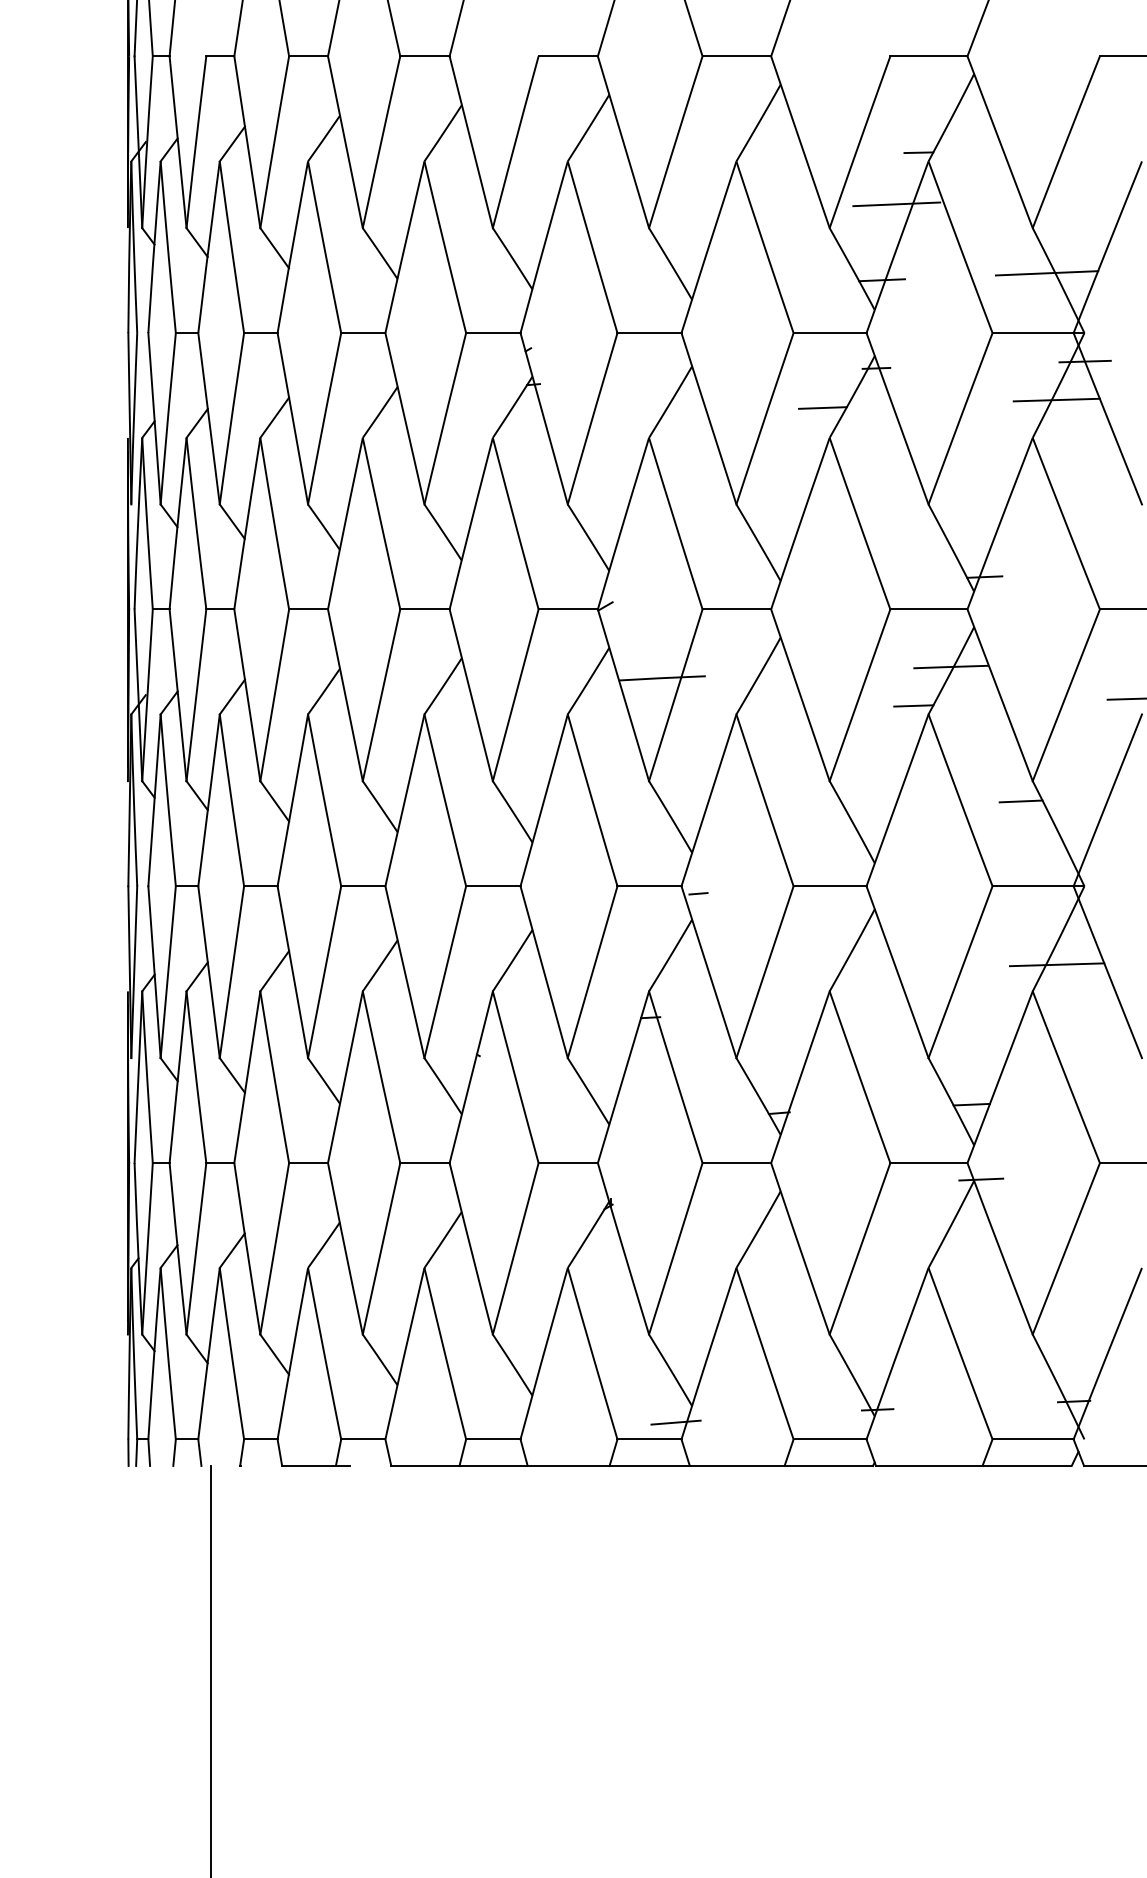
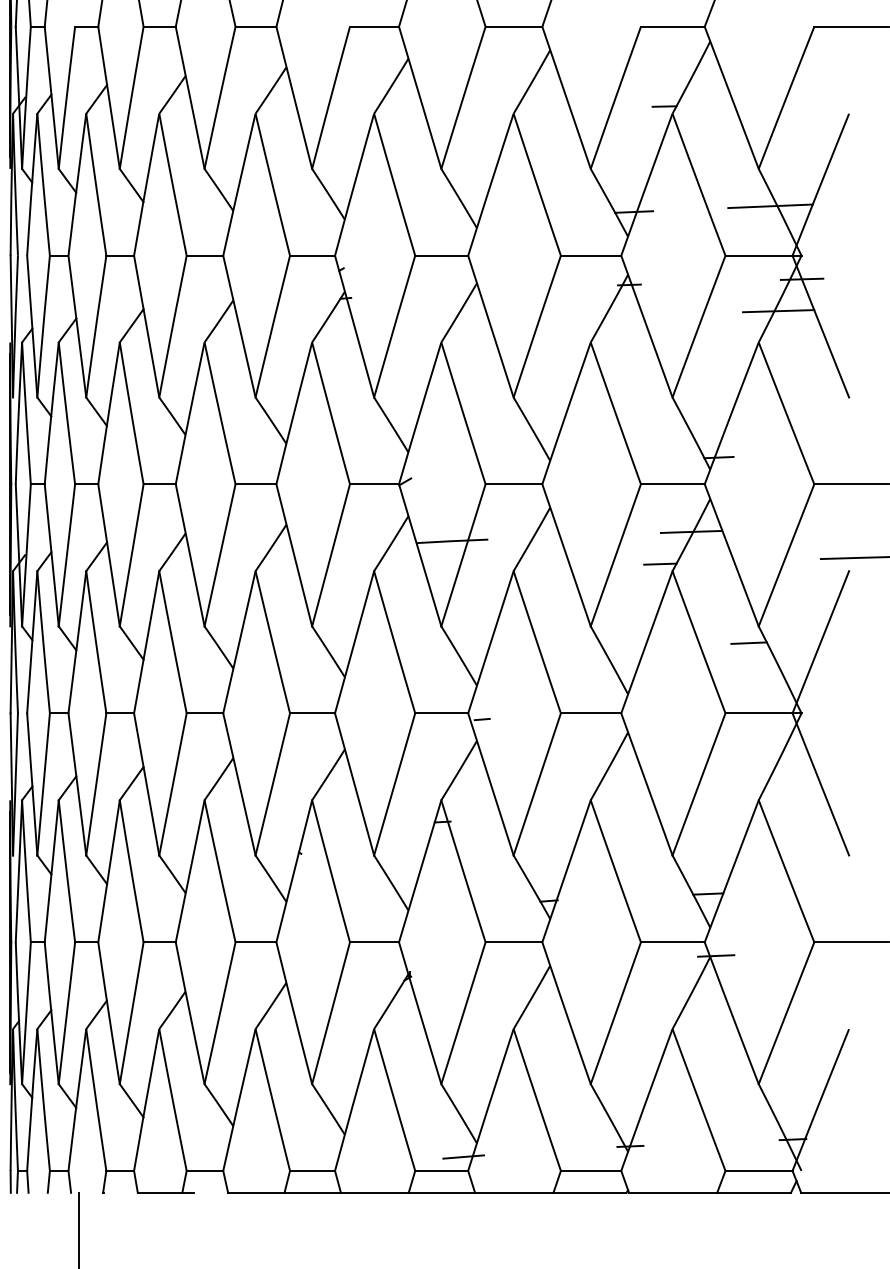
line: (896, 204) -> (646, 149), removed
line: (822, 407) -> (584, 317), removed
line: (1056, 964) -> (778, 778), removed

